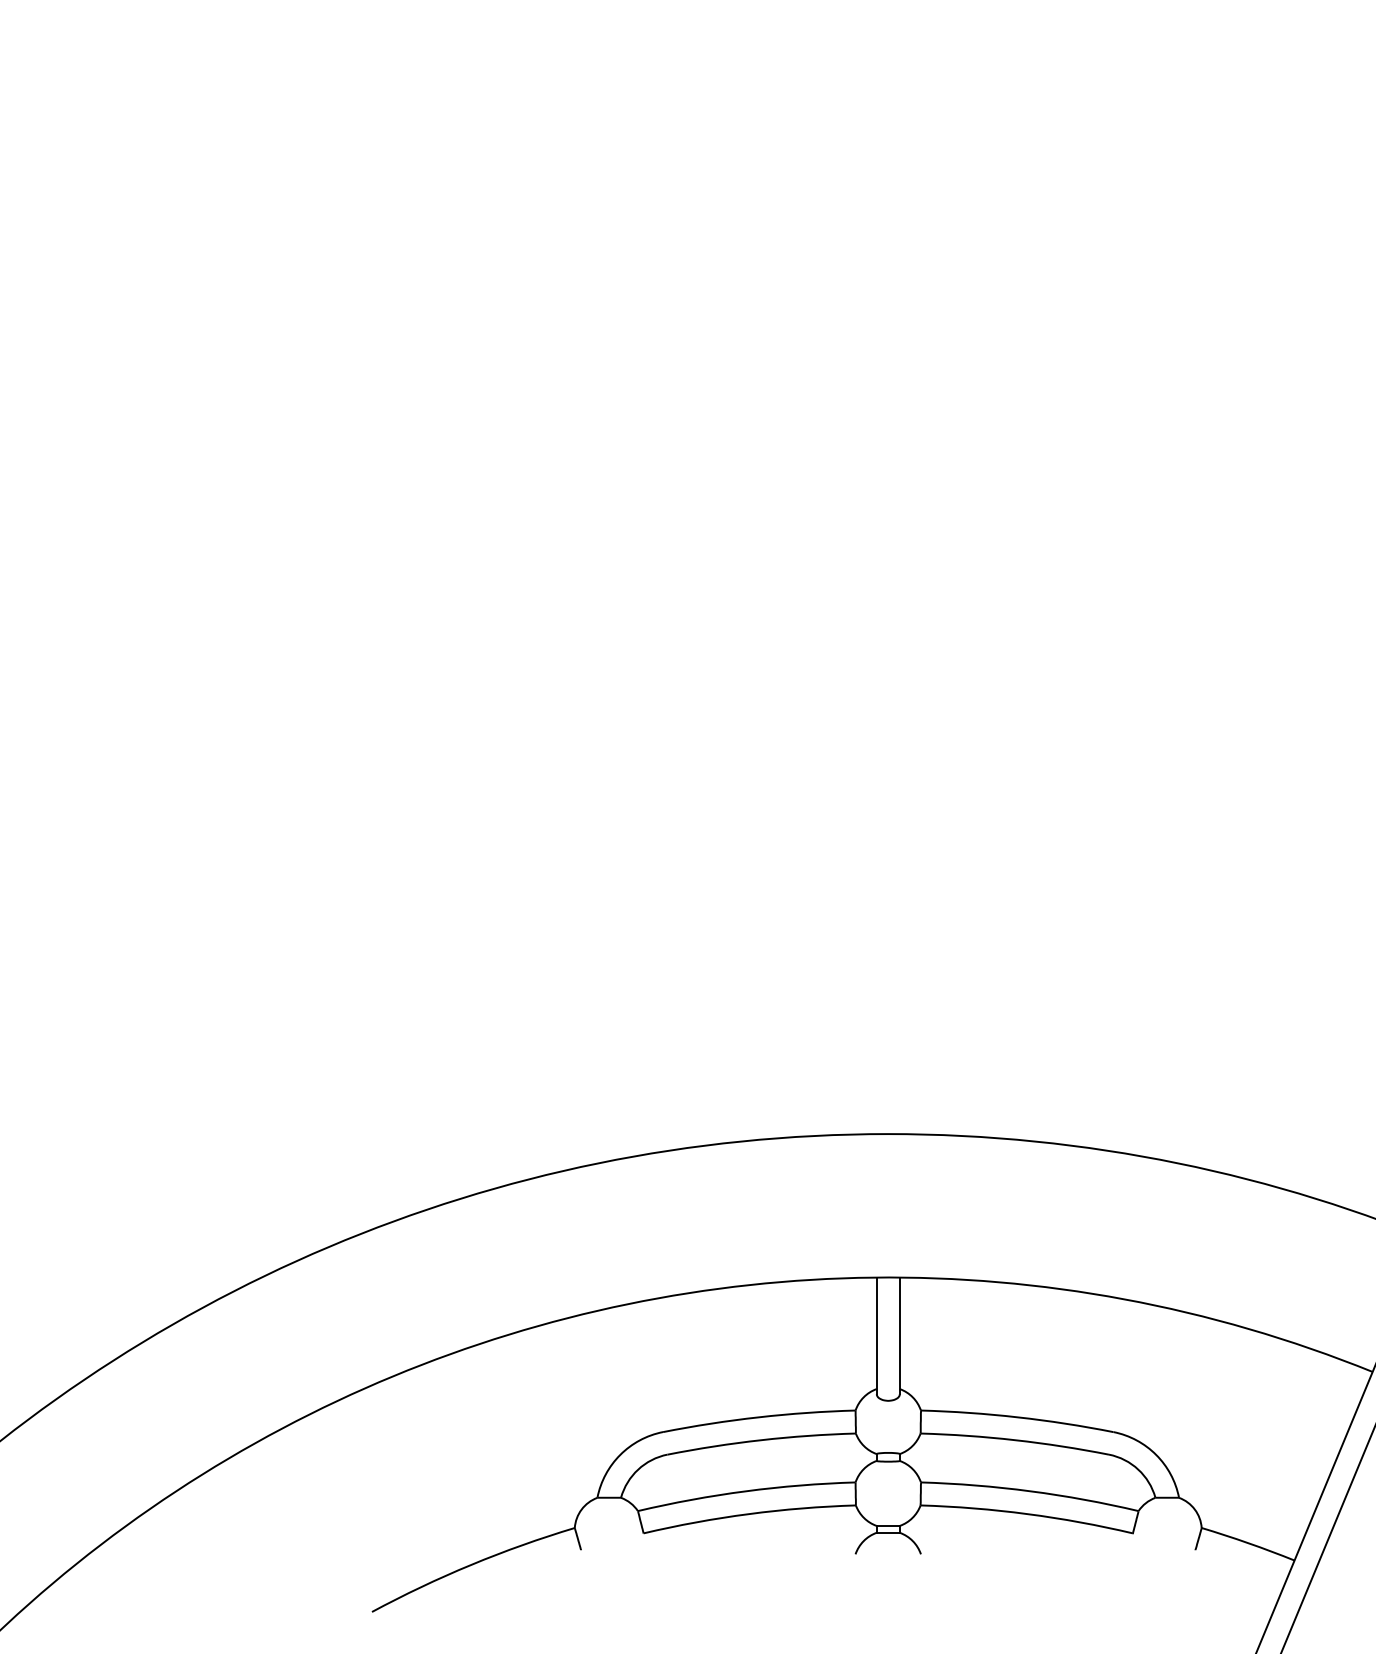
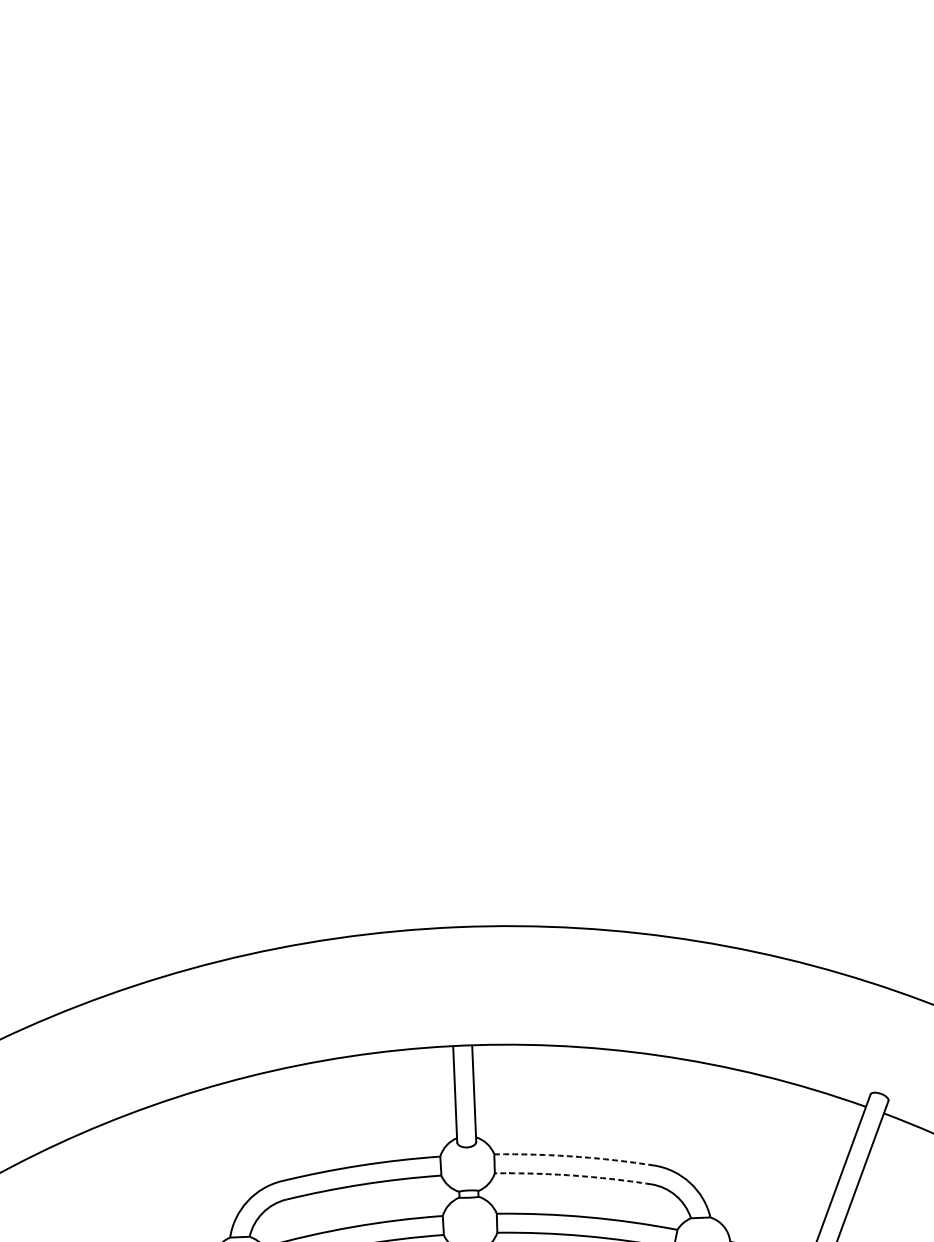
arc: (1017, 1417) -> (574, 1156), solid -> dashed
arc: (1015, 1440) -> (573, 1175), solid -> dashed

